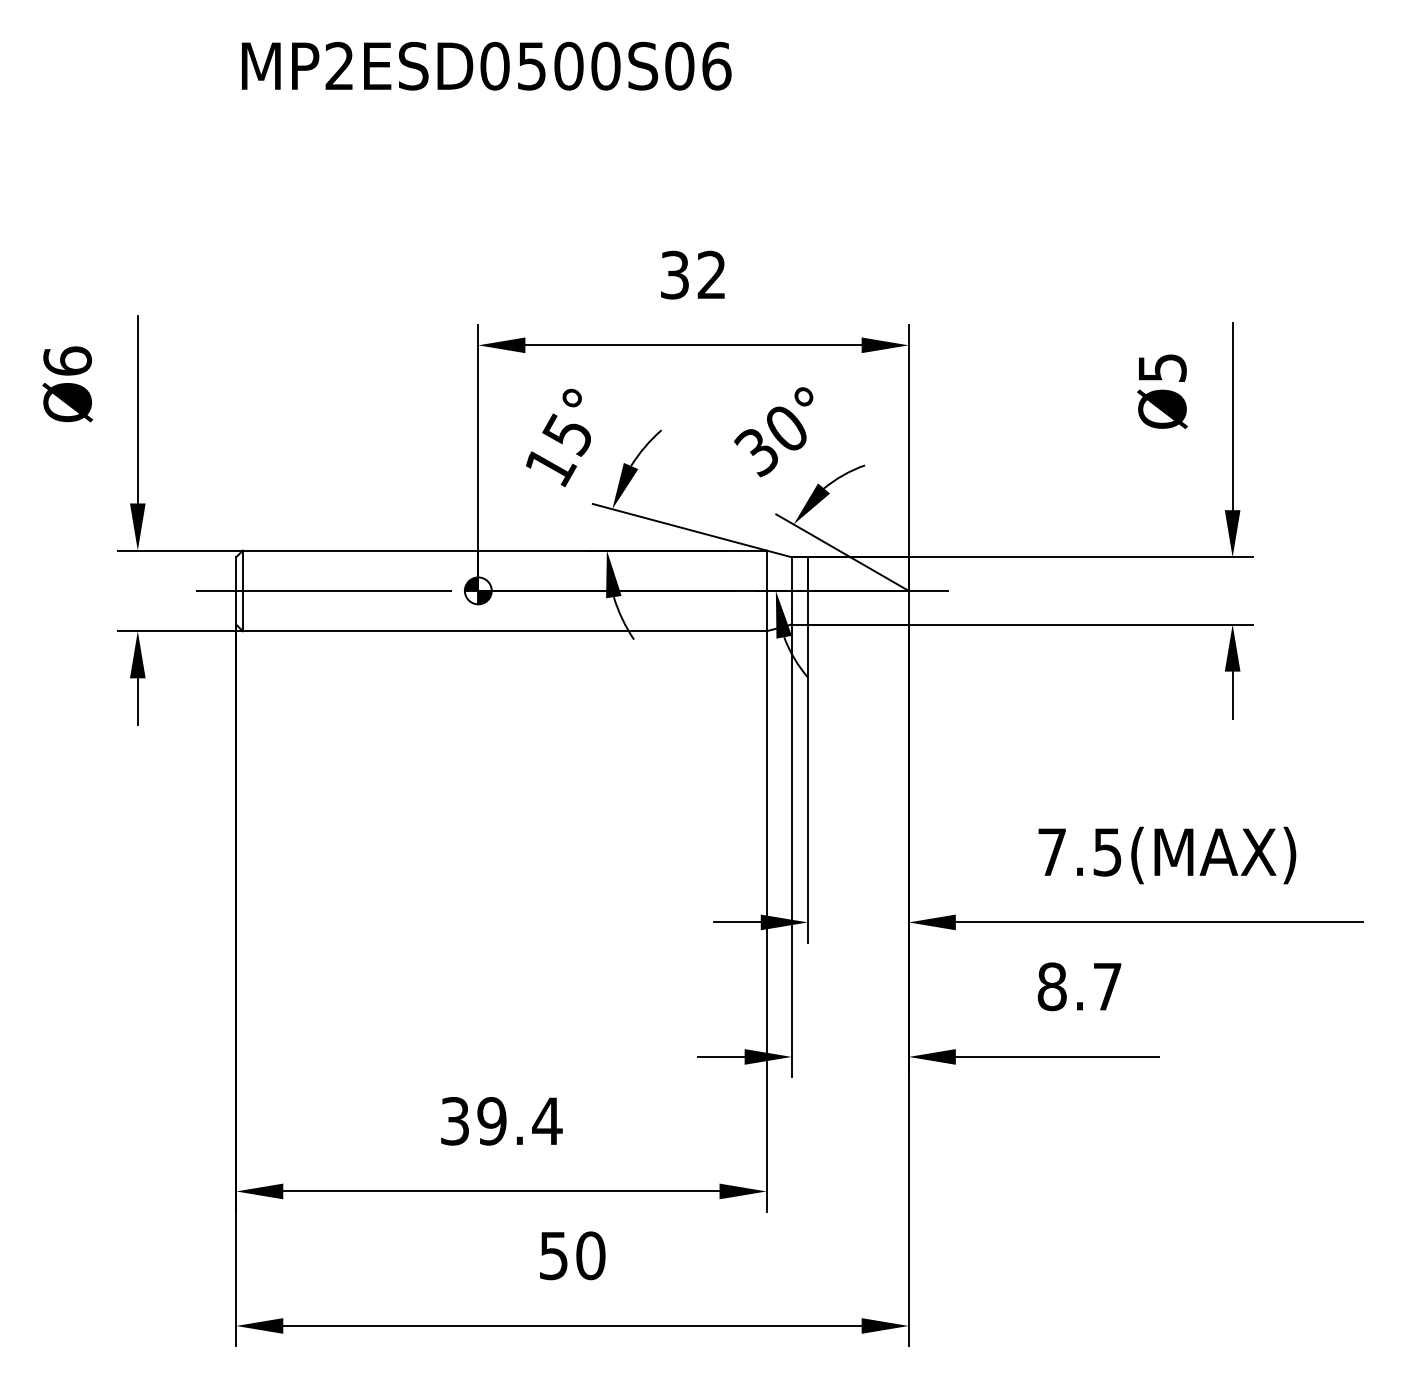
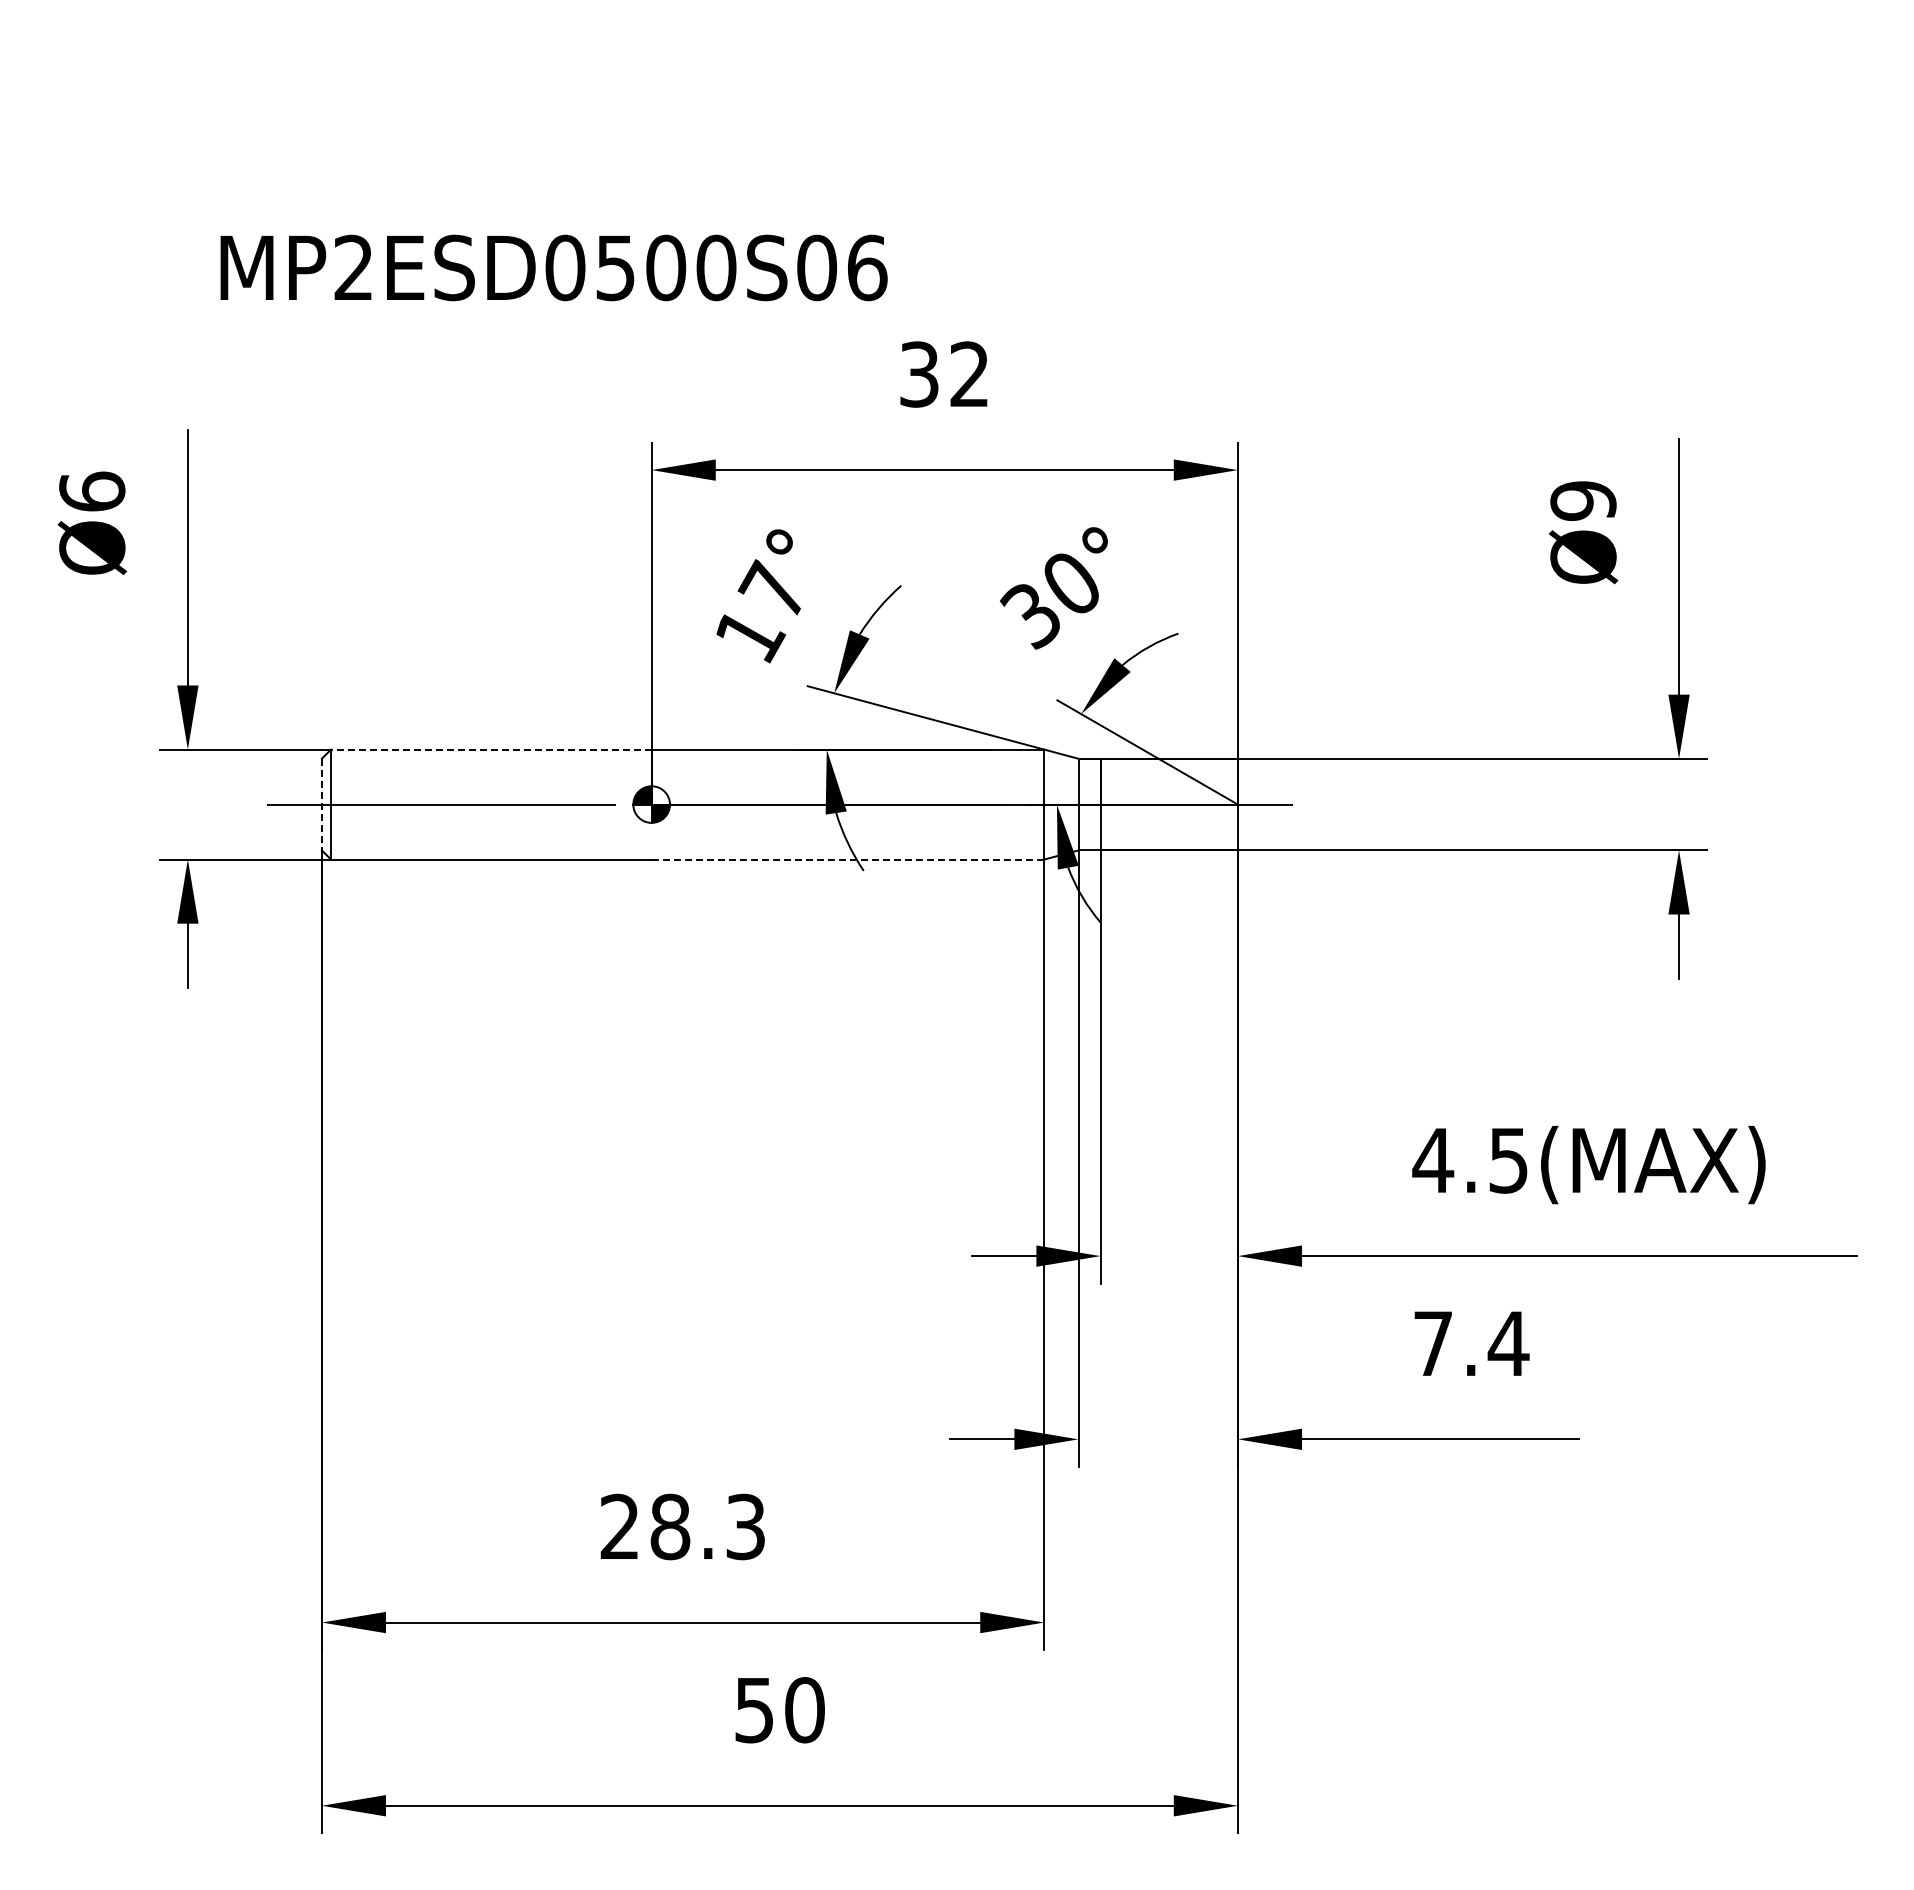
text: (486, 65) -> (553, 267), moved
text: (1162, 368) -> (1583, 501), Ø5 -> Ø9
text: (566, 433) -> (771, 590), 15° -> 17°
line: (359, 550) -> (490, 749), solid -> dashed
line: (235, 590) -> (321, 804), solid -> dashed
line: (622, 631) -> (848, 859), solid -> dashed
text: (1052, 852) -> (1433, 1160), 7.5(MAX) -> 4.5(MAX)
text: (1080, 986) -> (1471, 1343), 8.7 -> 7.4
text: (501, 1120) -> (683, 1526), 39.4 -> 28.3

